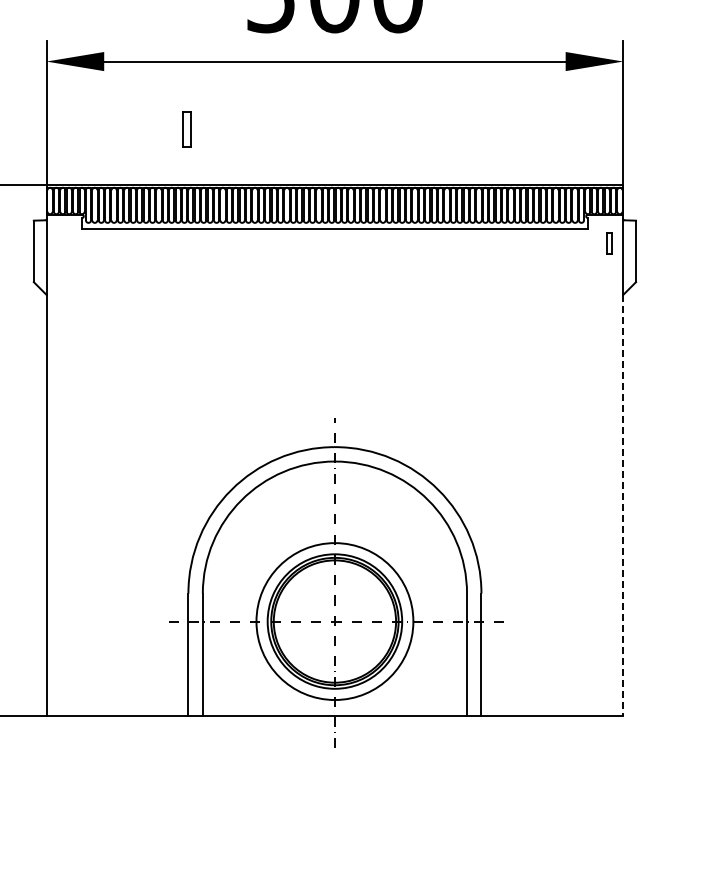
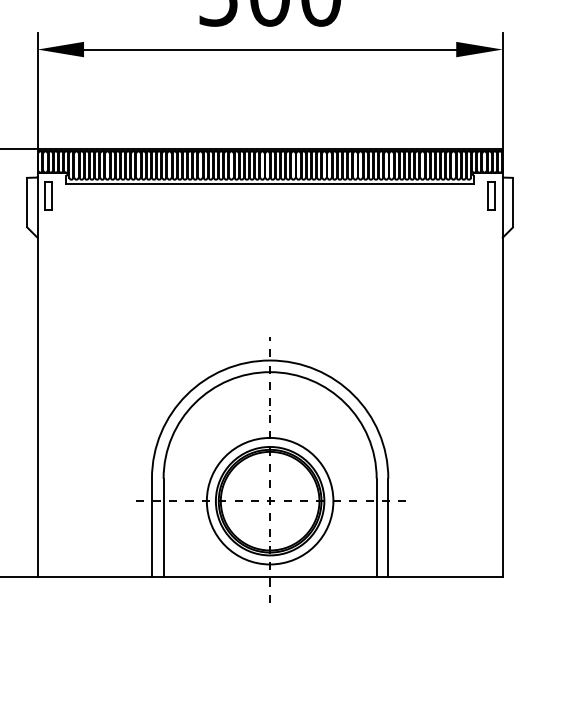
part: (186, 129) -> (48, 196), moved
part: (609, 243) -> (491, 196), size x1.67
line: (623, 505) -> (502, 407), dashed -> solid

